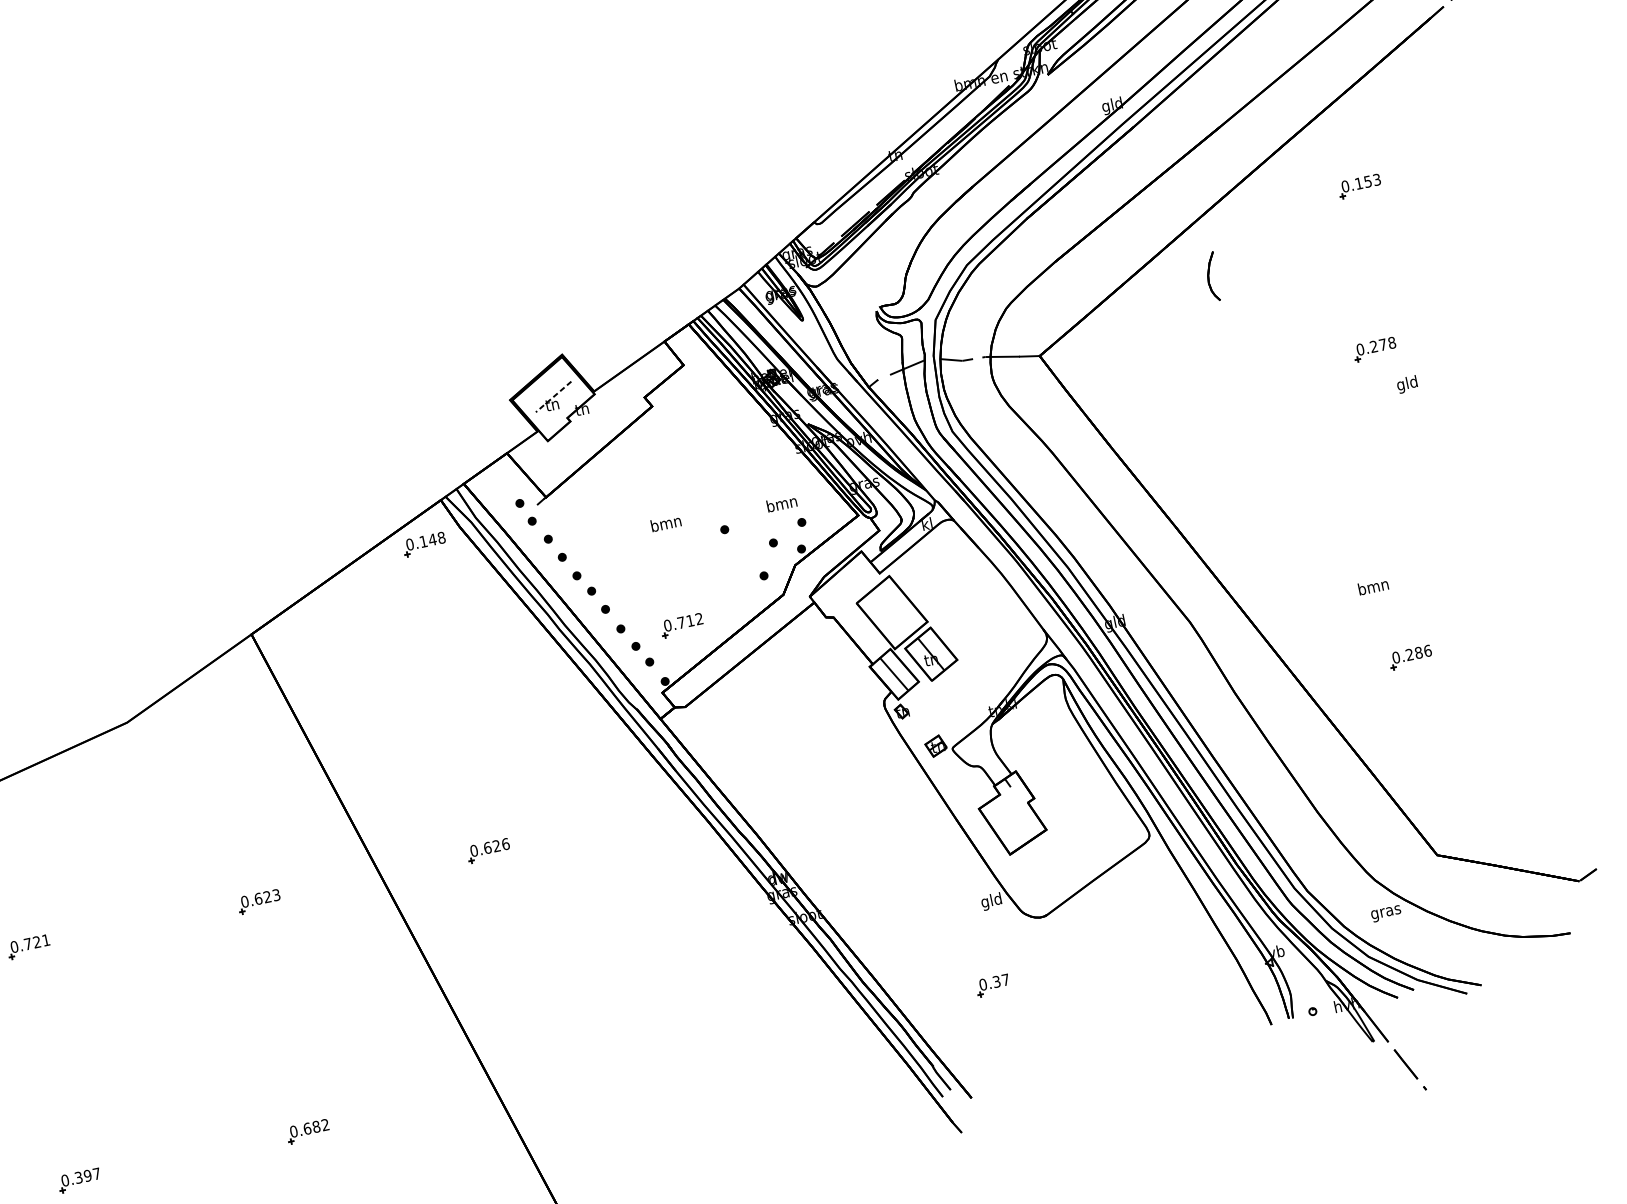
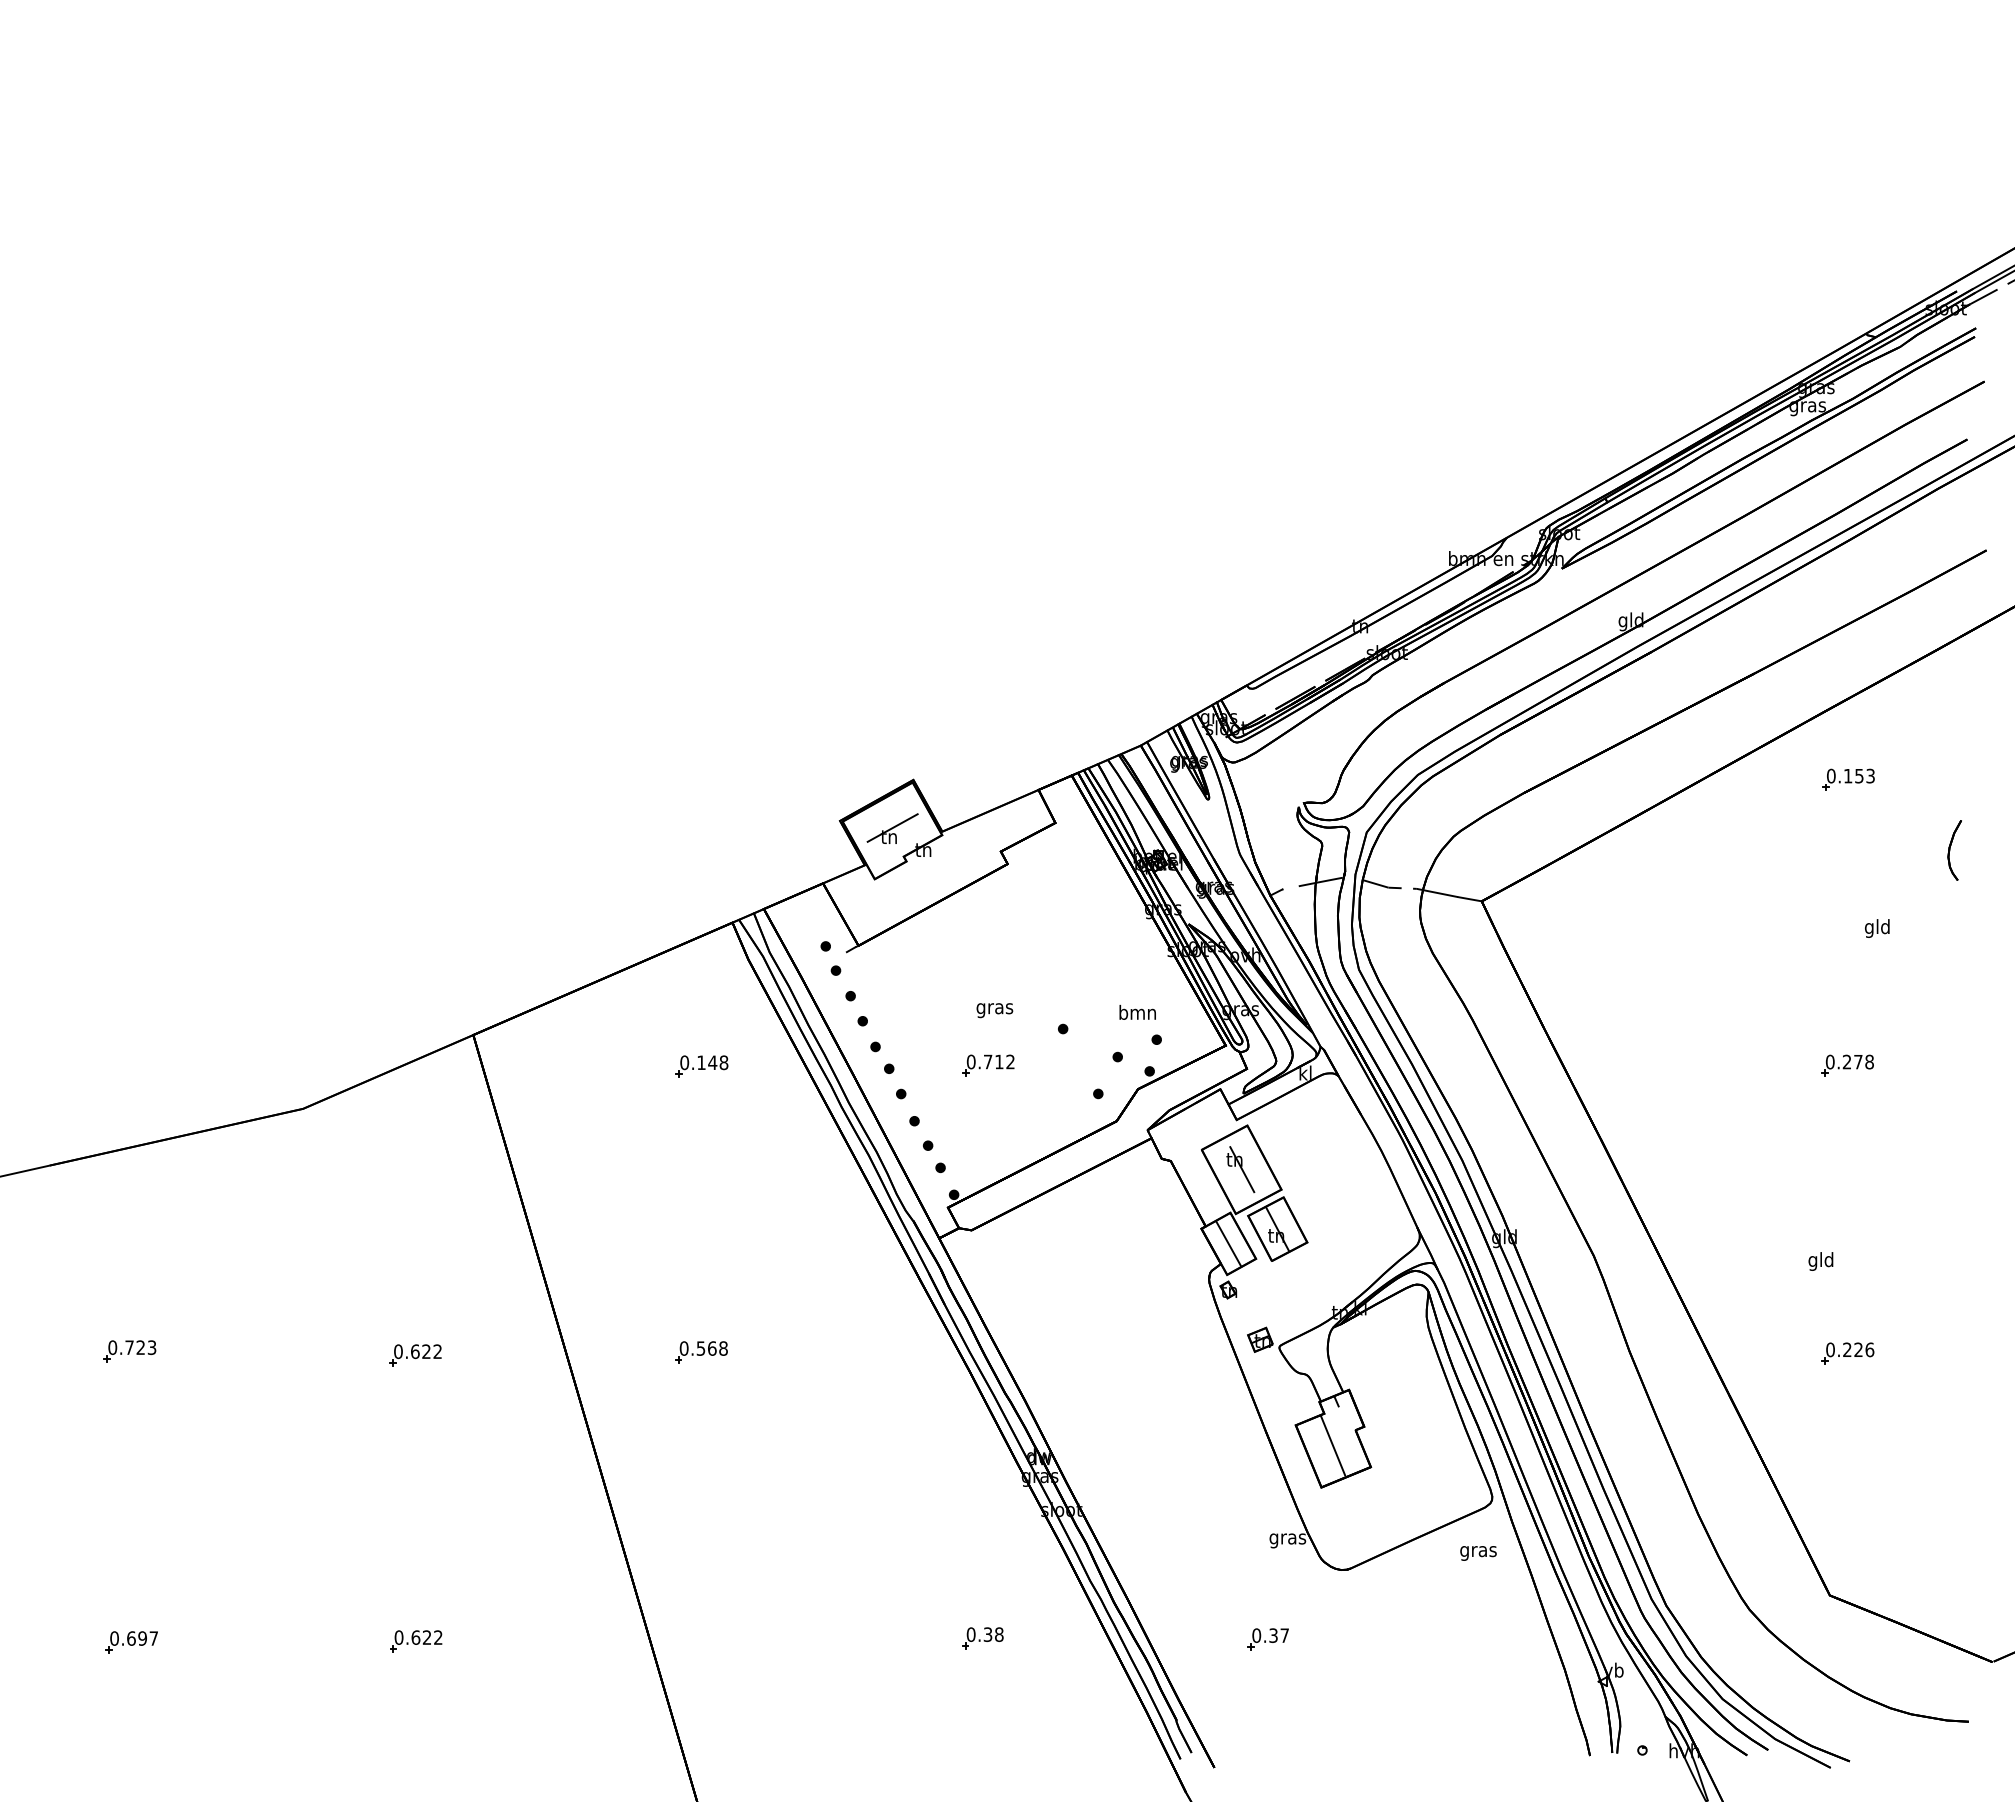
part: (1359, 186) -> (1848, 779), moved
part: (1212, 276) -> (1954, 850), moved
part: (1374, 349) -> (1847, 1065), moved
text: (1407, 384) -> (1877, 928), moved
line: (553, 397) -> (892, 828), dashed -> solid
text: (666, 524) -> (994, 1008), bmn -> gras
part: (424, 544) -> (701, 1066), moved
text: (1373, 588) -> (1821, 1261), bmn -> gld
part: (891, 612) -> (1240, 1169), added
part: (682, 625) -> (988, 1065), moved
text: (1418, 652) -> (1858, 1349), 0.286 -> 0.226
line: (1012, 818) -> (1333, 1445), added
text: (496, 846) -> (711, 1348), 0.626 -> 0.568
text: (276, 895) -> (437, 1351), 0.623 -> 0.622
text: (991, 901) -> (1287, 1538), gld -> gras
text: (1386, 913) -> (1478, 1553), moved
text: (45, 940) -> (151, 1347), 0.721 -> 0.723
part: (763, 1033) -> (982, 1638), added
text: (315, 1126) -> (426, 1637), 0.682 -> 0.622
text: (78, 1177) -> (131, 1638), 0.397 -> 0.697

